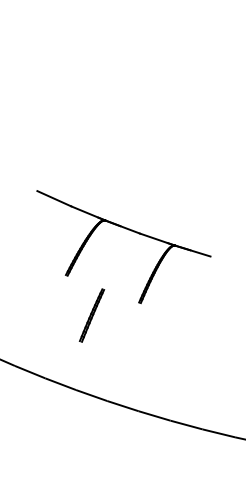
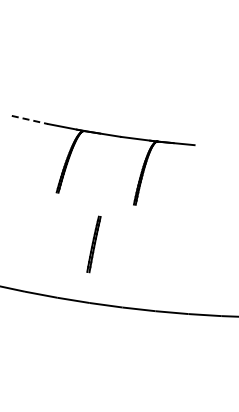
line: (54, 198) -> (30, 119), solid -> dashed
part: (91, 315) -> (93, 244), moved

